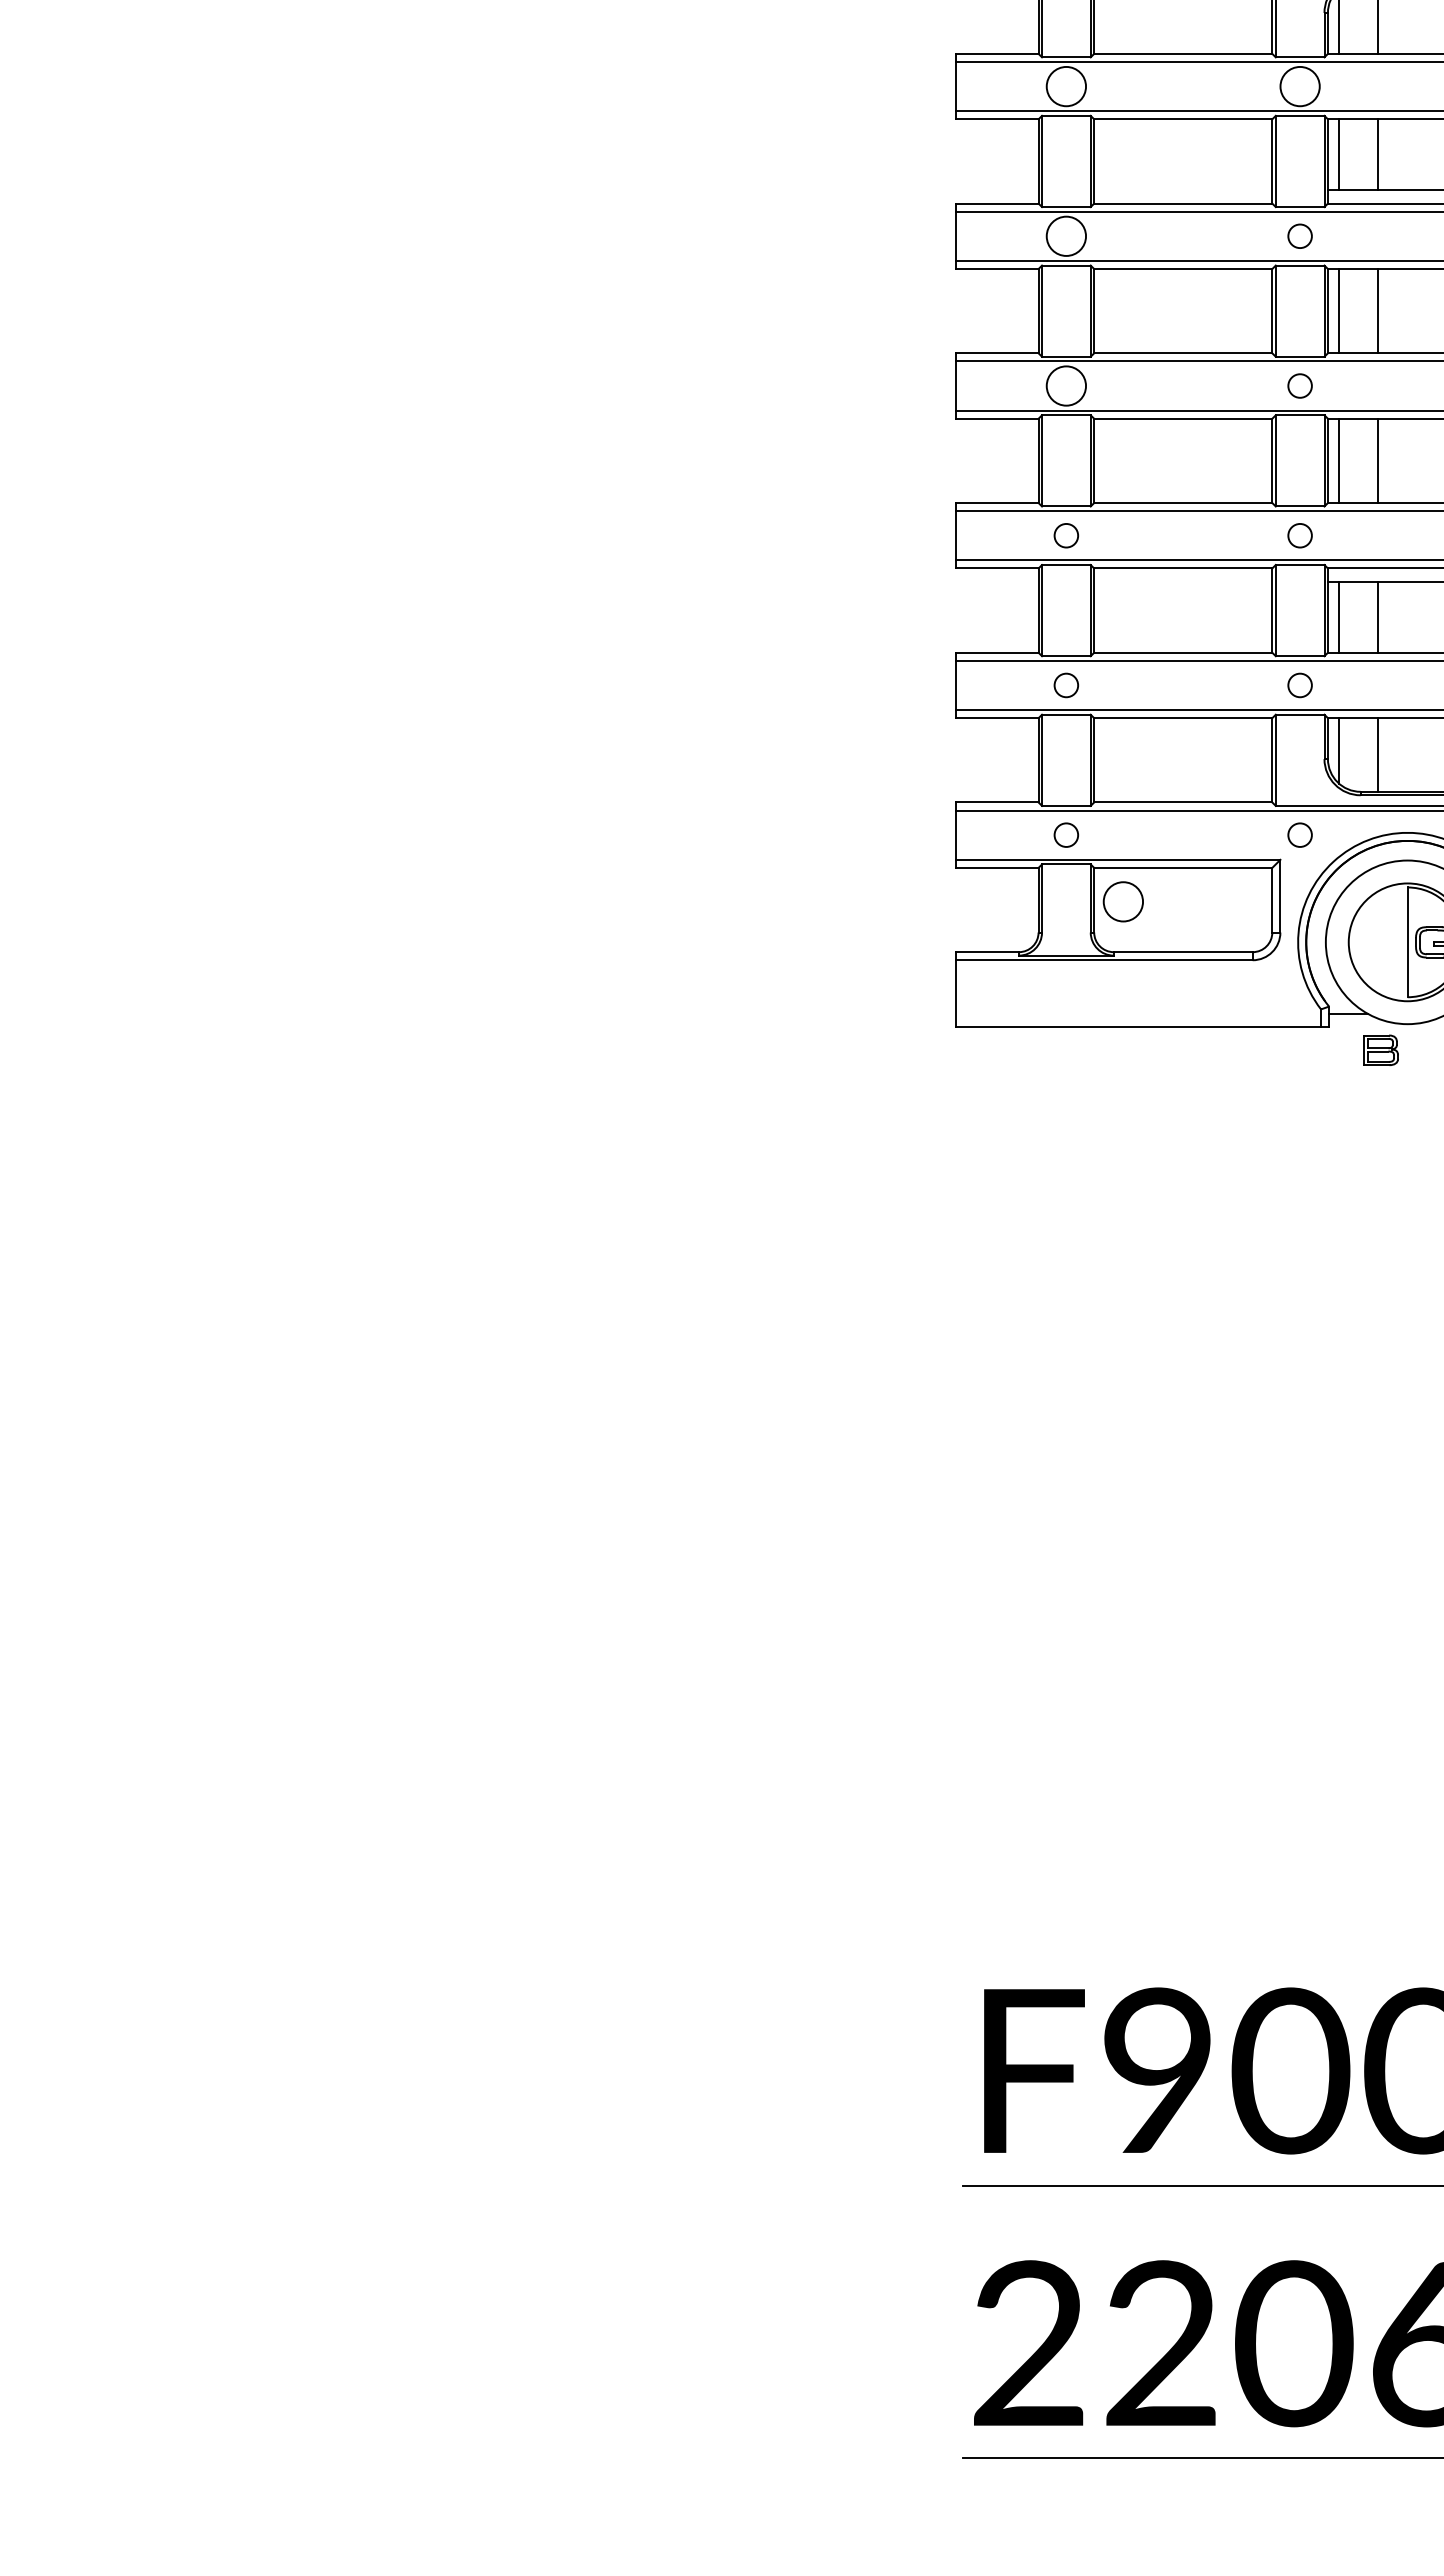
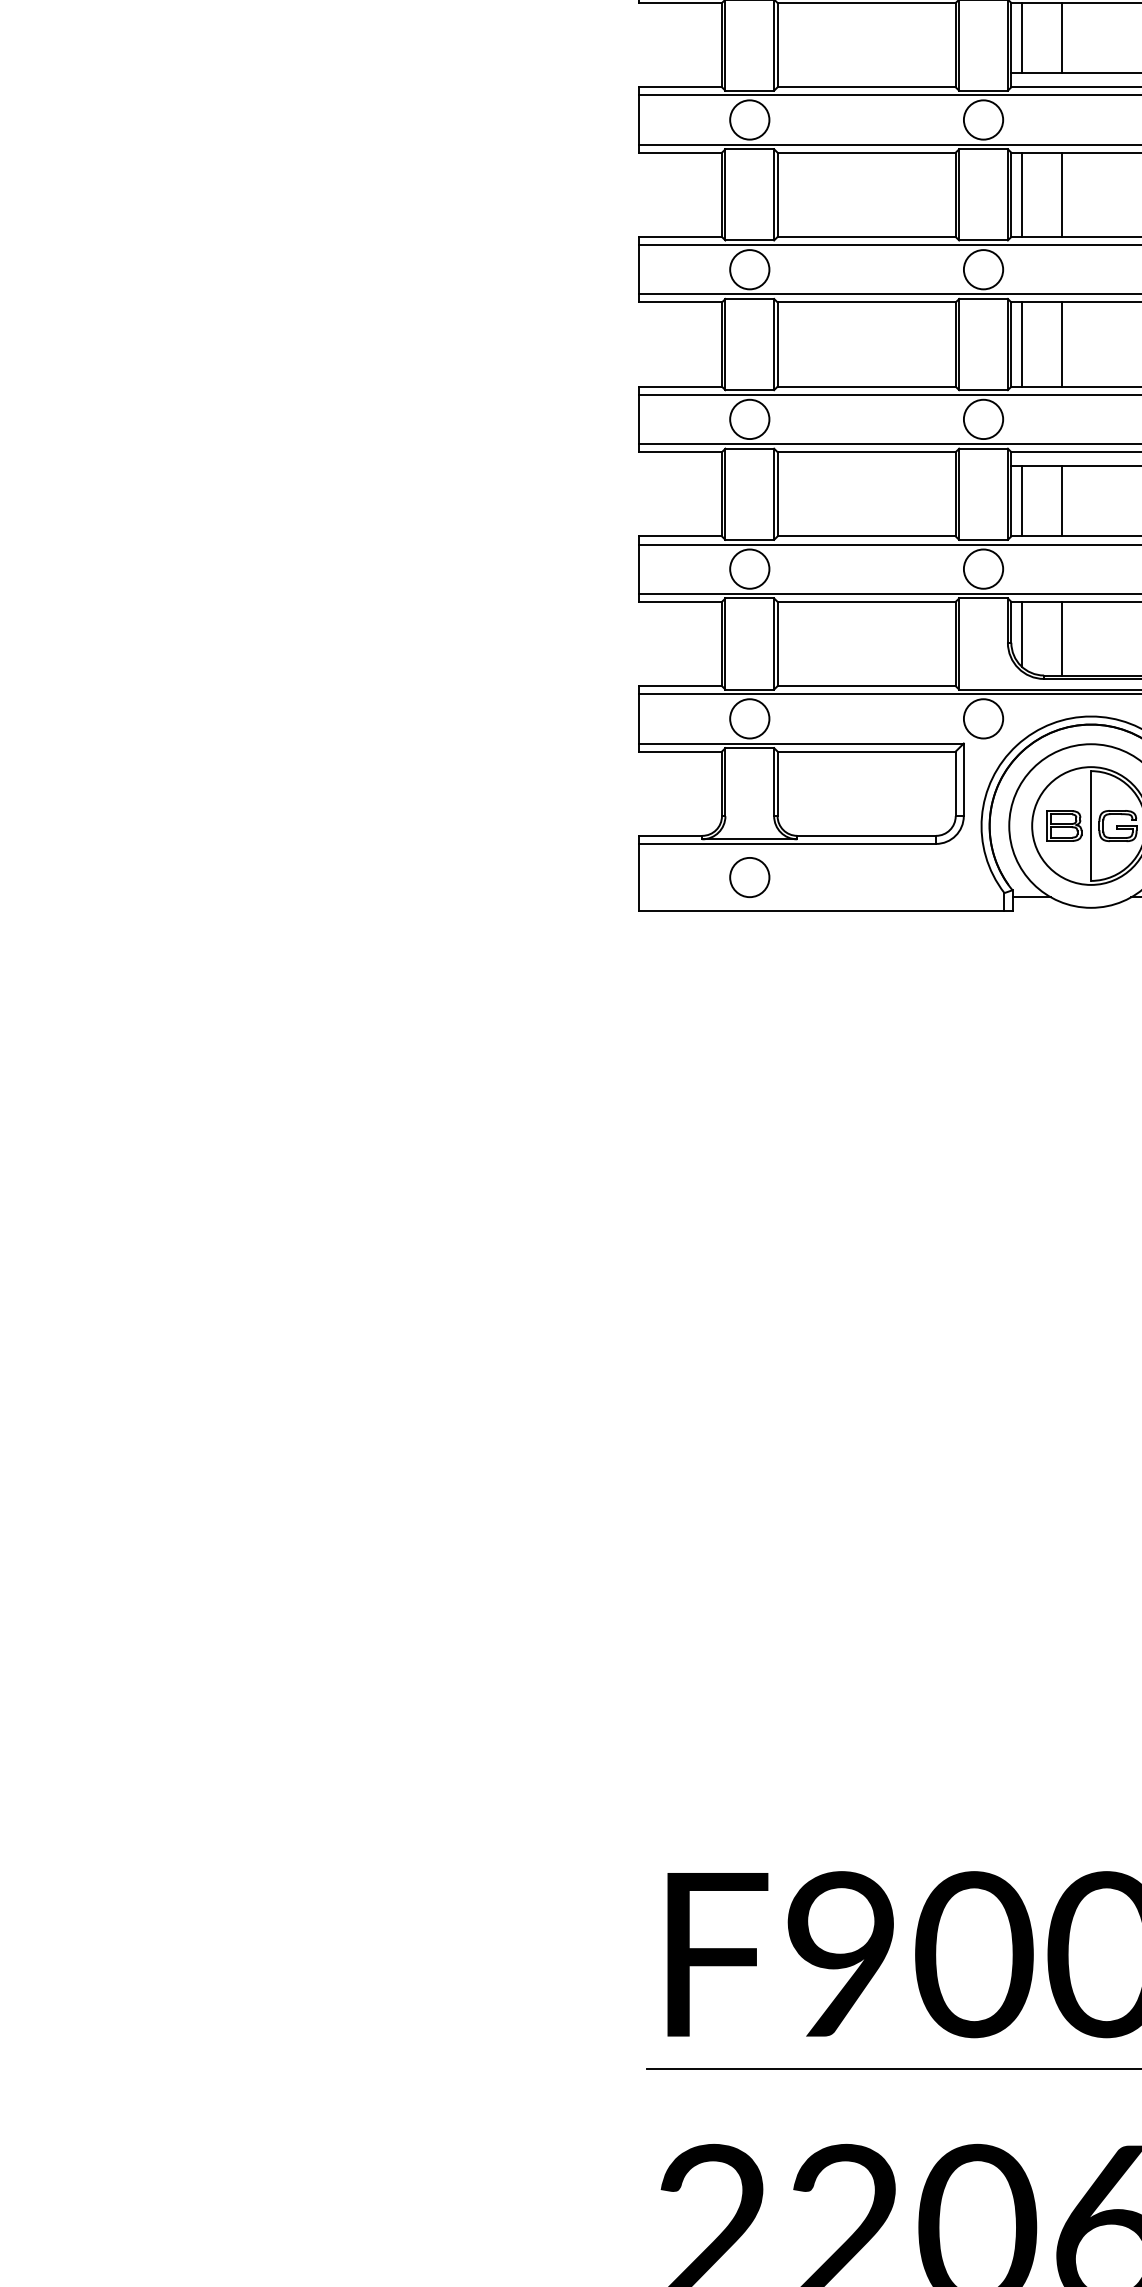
circle: (1299, 235) -> (982, 119), size x1.67
circle: (1299, 385) -> (982, 269), size x1.67
circle: (1066, 535) -> (749, 419), size x1.67
circle: (1299, 535) -> (982, 419), size x1.67
circle: (1066, 685) -> (749, 569), size x1.67
circle: (1299, 685) -> (982, 569), size x1.67
circle: (1066, 834) -> (749, 718), size x1.67
circle: (1299, 834) -> (982, 718), size x1.67
circle: (1122, 901) -> (748, 877), moved
part: (1380, 1049) -> (1063, 825), moved

